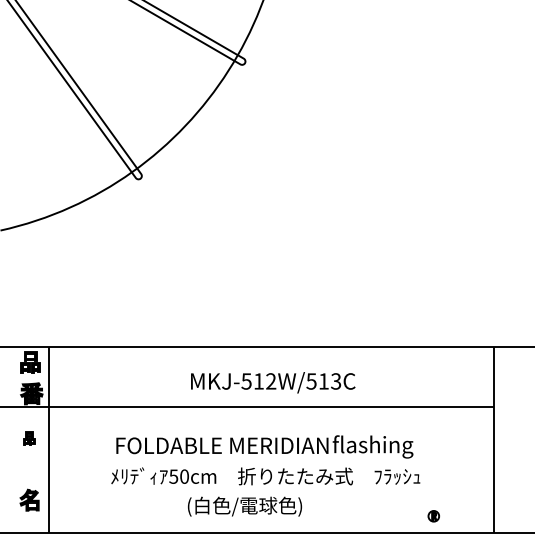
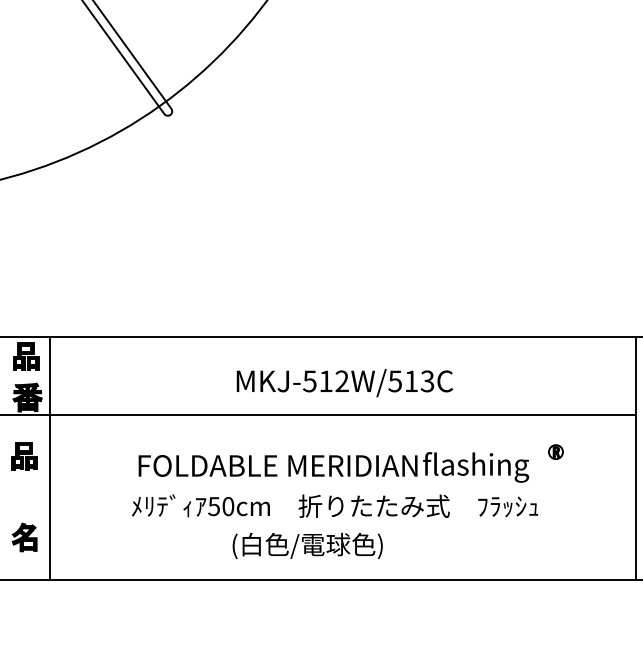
part: (29, 438) -> (24, 456), size x1.67
part: (433, 516) -> (555, 452), moved

